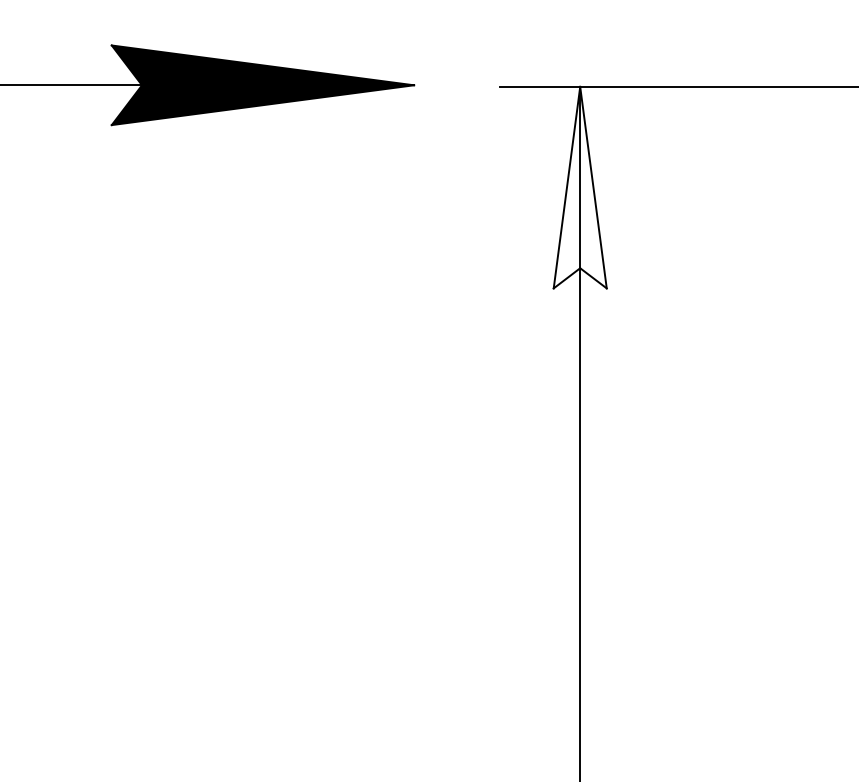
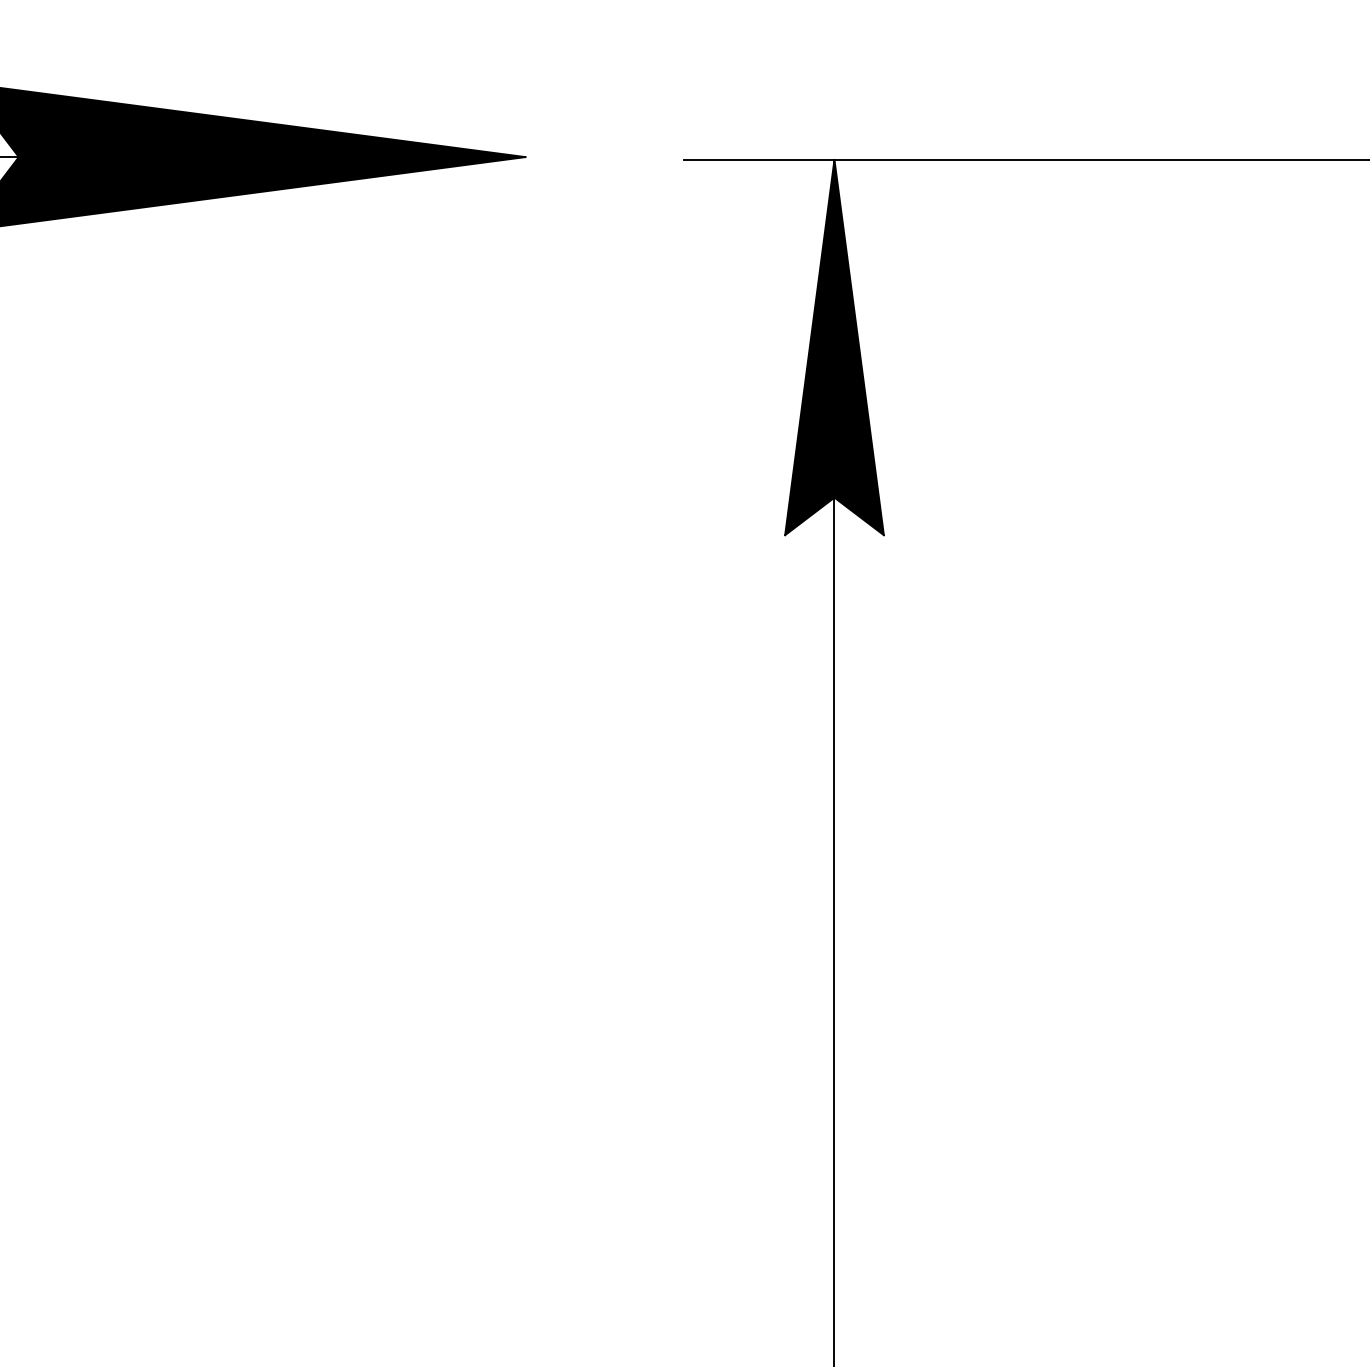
fill: (579, 187) -> (833, 347), added

